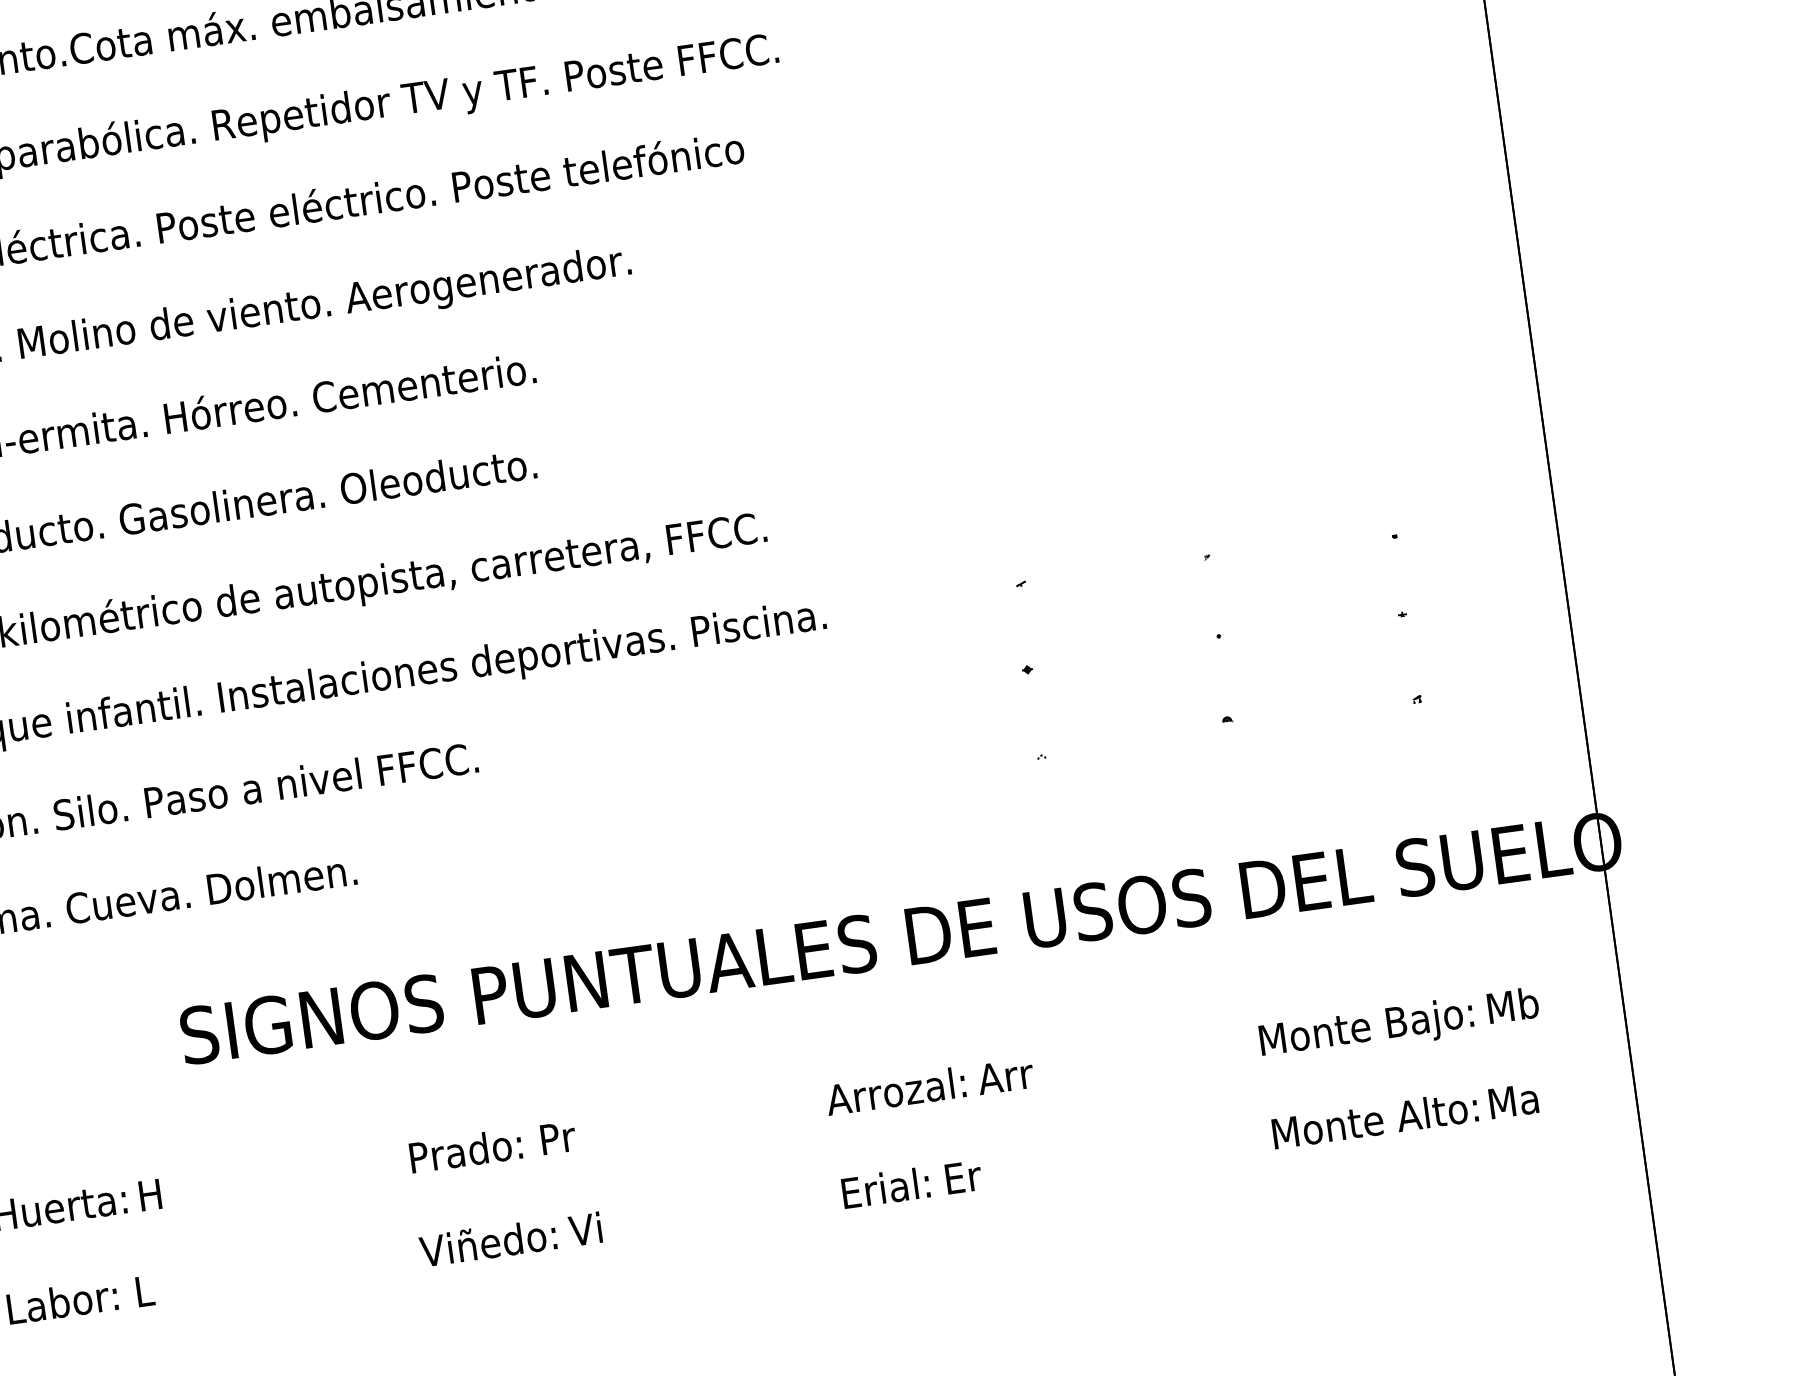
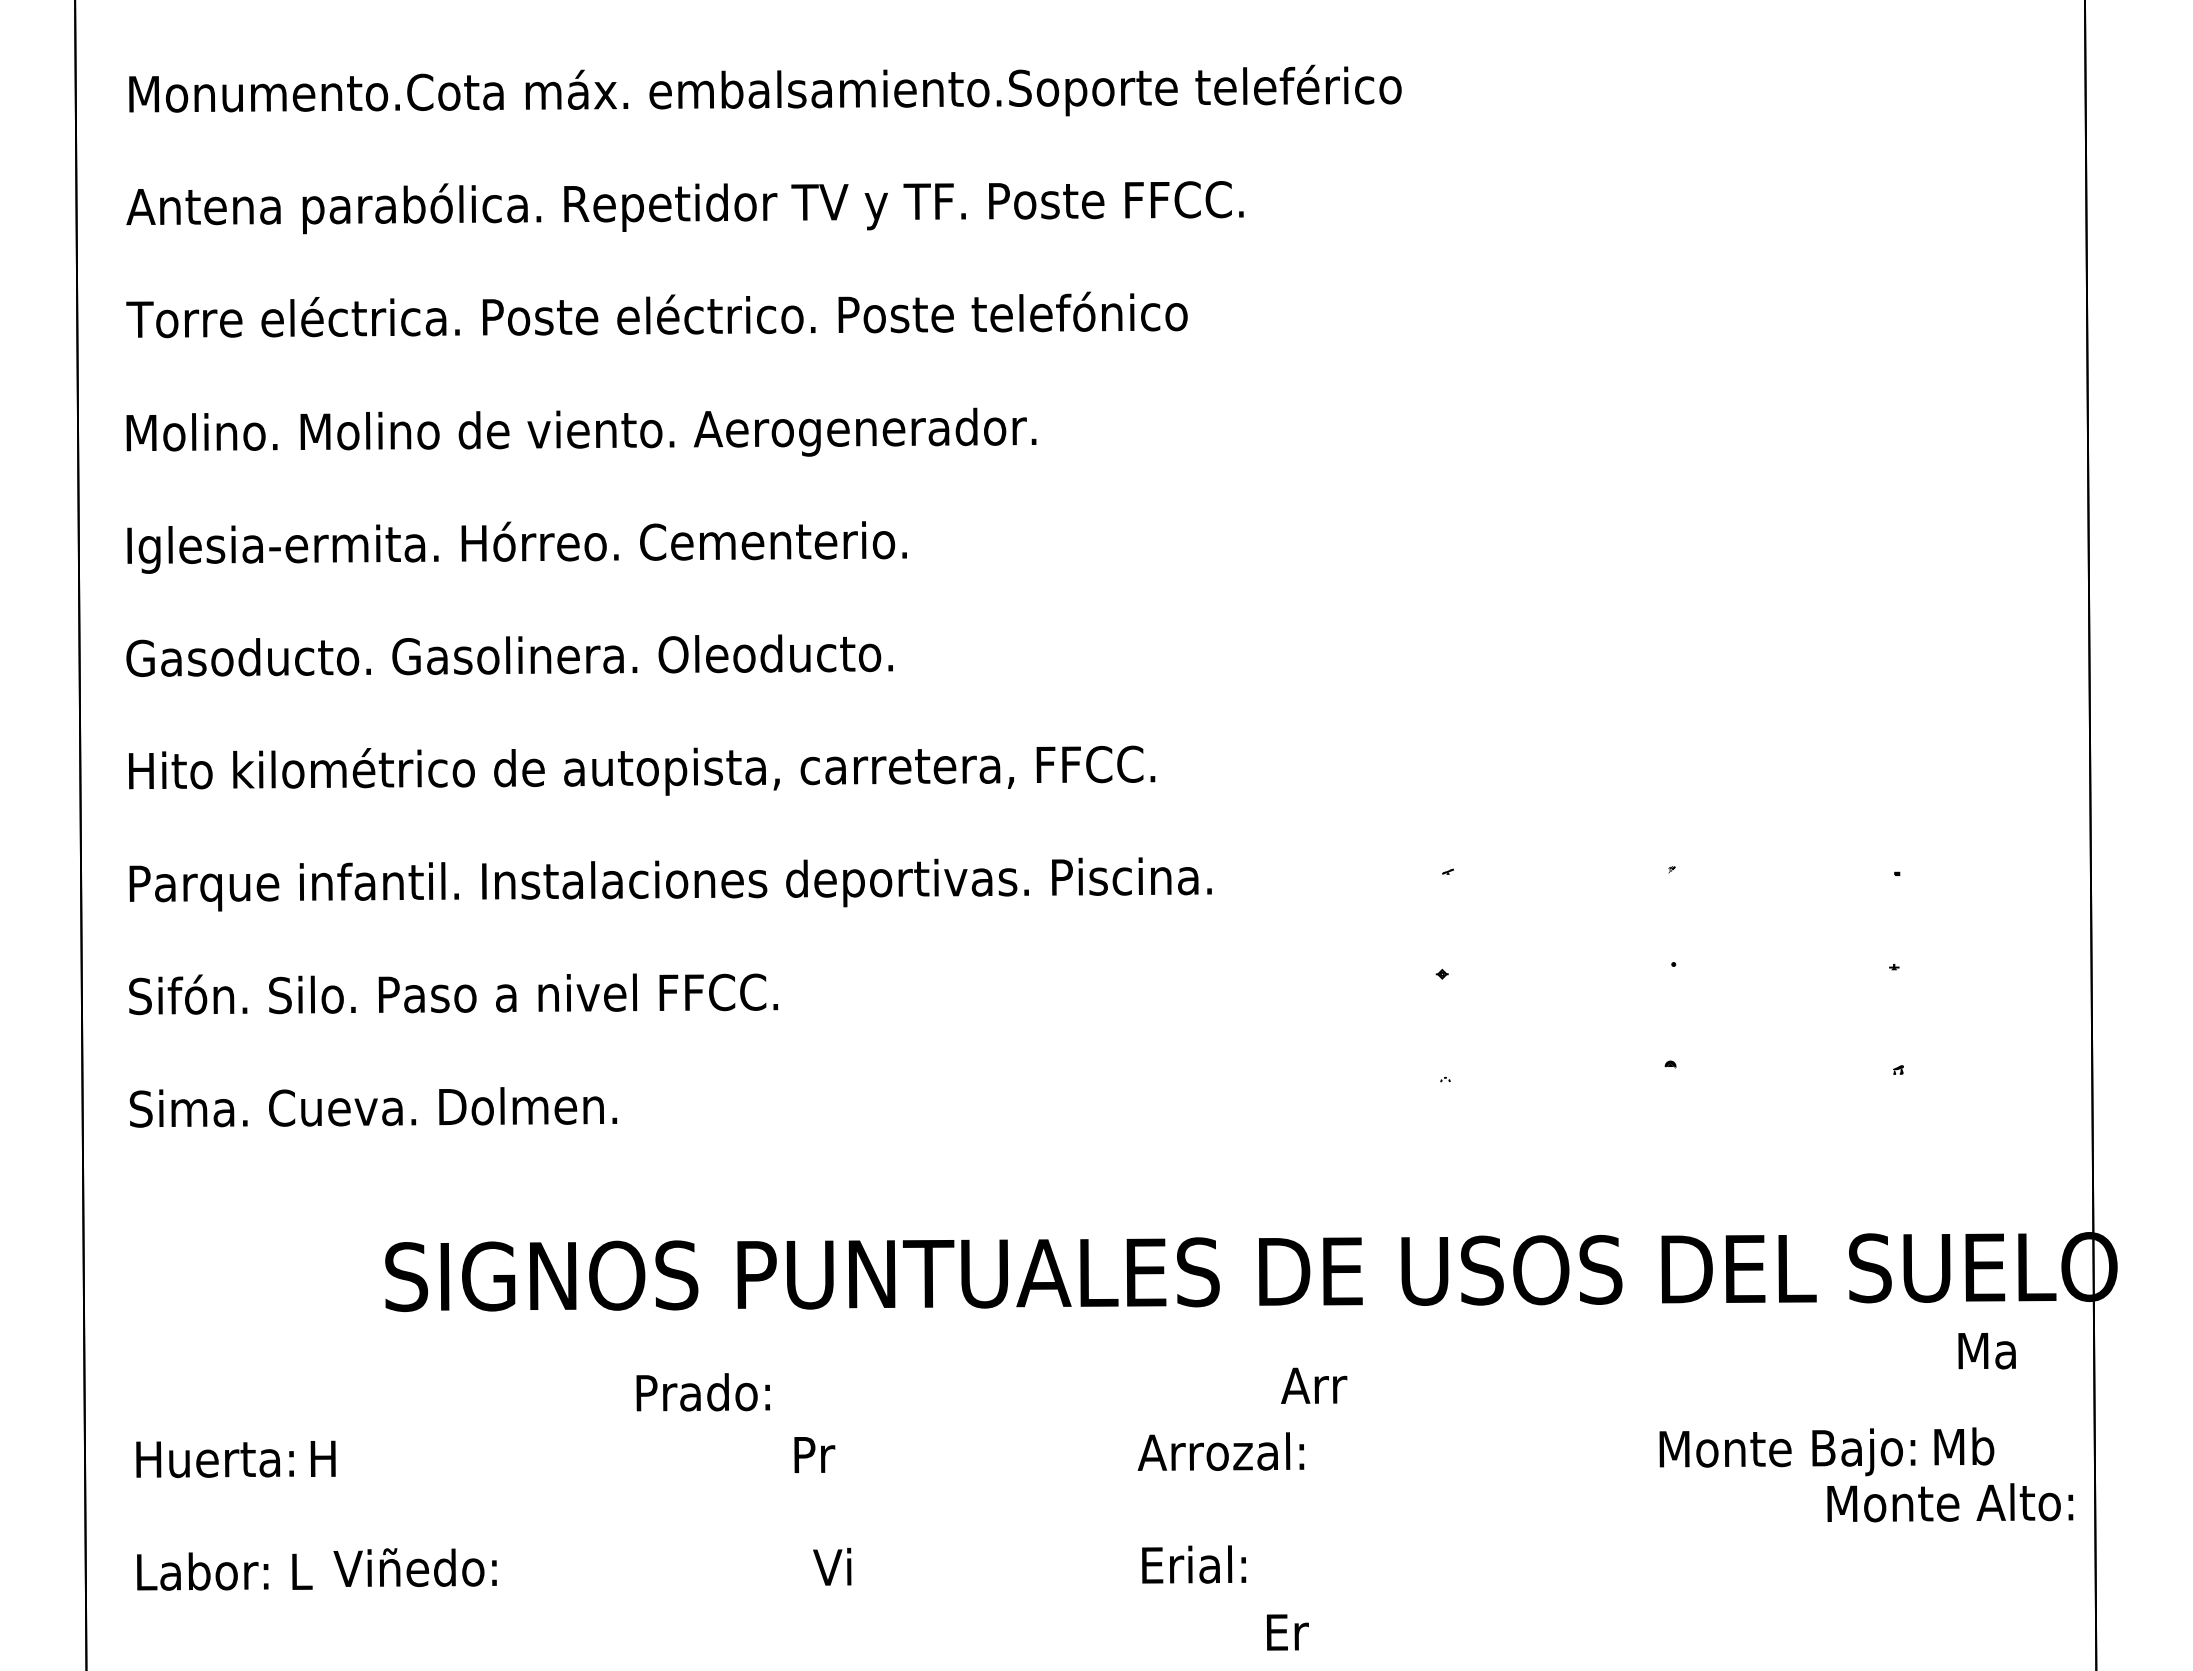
text: (1005, 1076) -> (1314, 1385), moved
text: (1513, 1101) -> (1986, 1351), moved
text: (1375, 1119) -> (1950, 1502), moved
text: (465, 1150) -> (702, 1392), moved
text: (963, 1177) -> (1287, 1632), moved
text: (487, 1242) -> (414, 1567), moved

